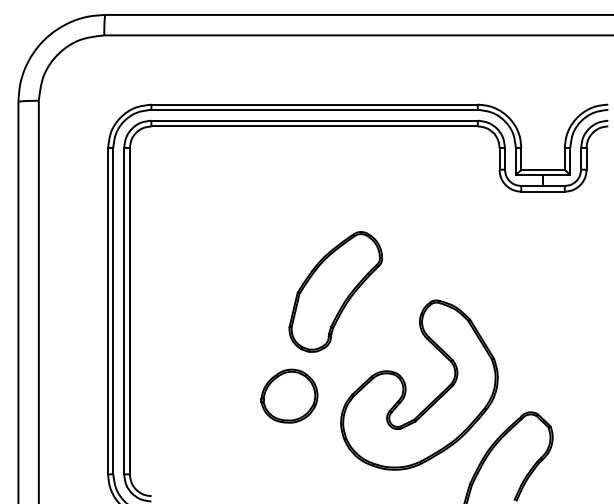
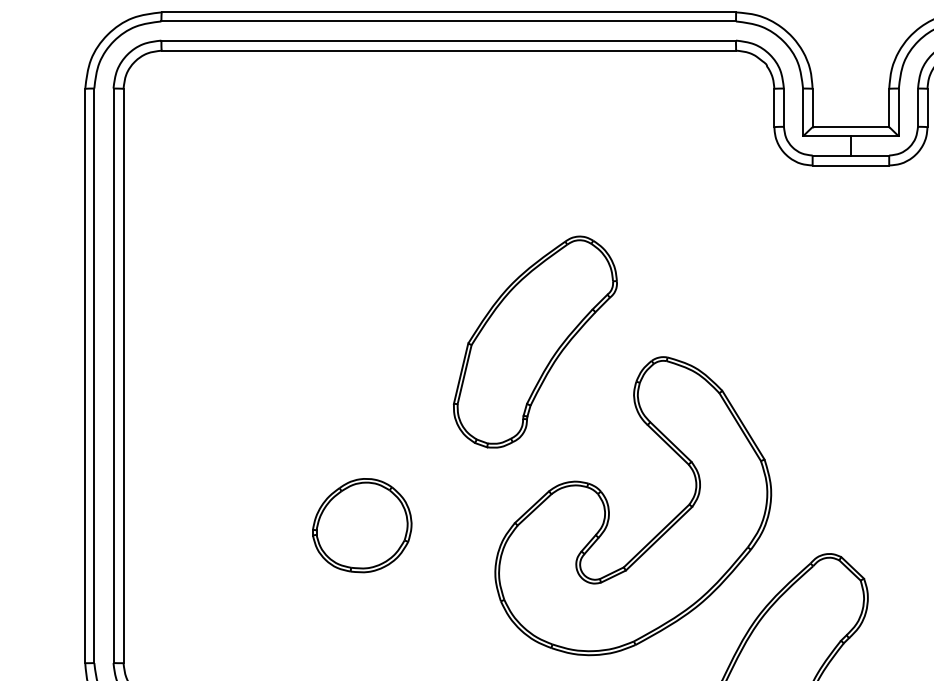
part: (335, 291) -> (534, 341), moved
part: (289, 395) -> (362, 524), moved

